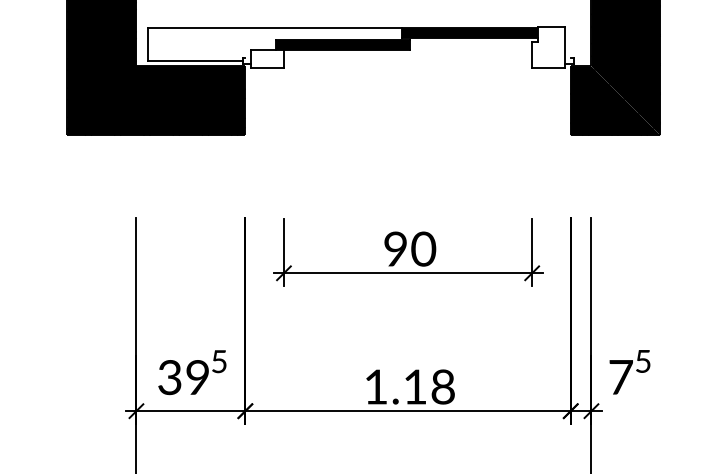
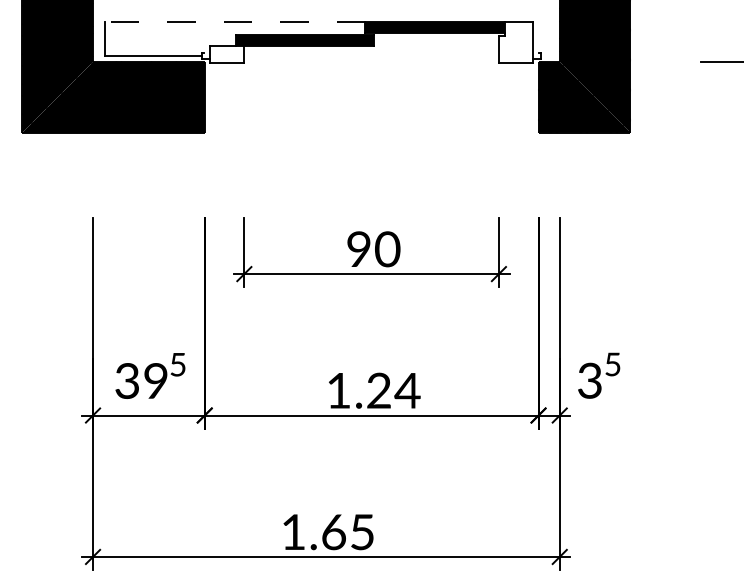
line: (274, 28) -> (234, 22), solid -> dashed
text: (621, 377) -> (590, 380), 7 -> 3
text: (429, 386) -> (393, 390), 1.18 -> 1.24

